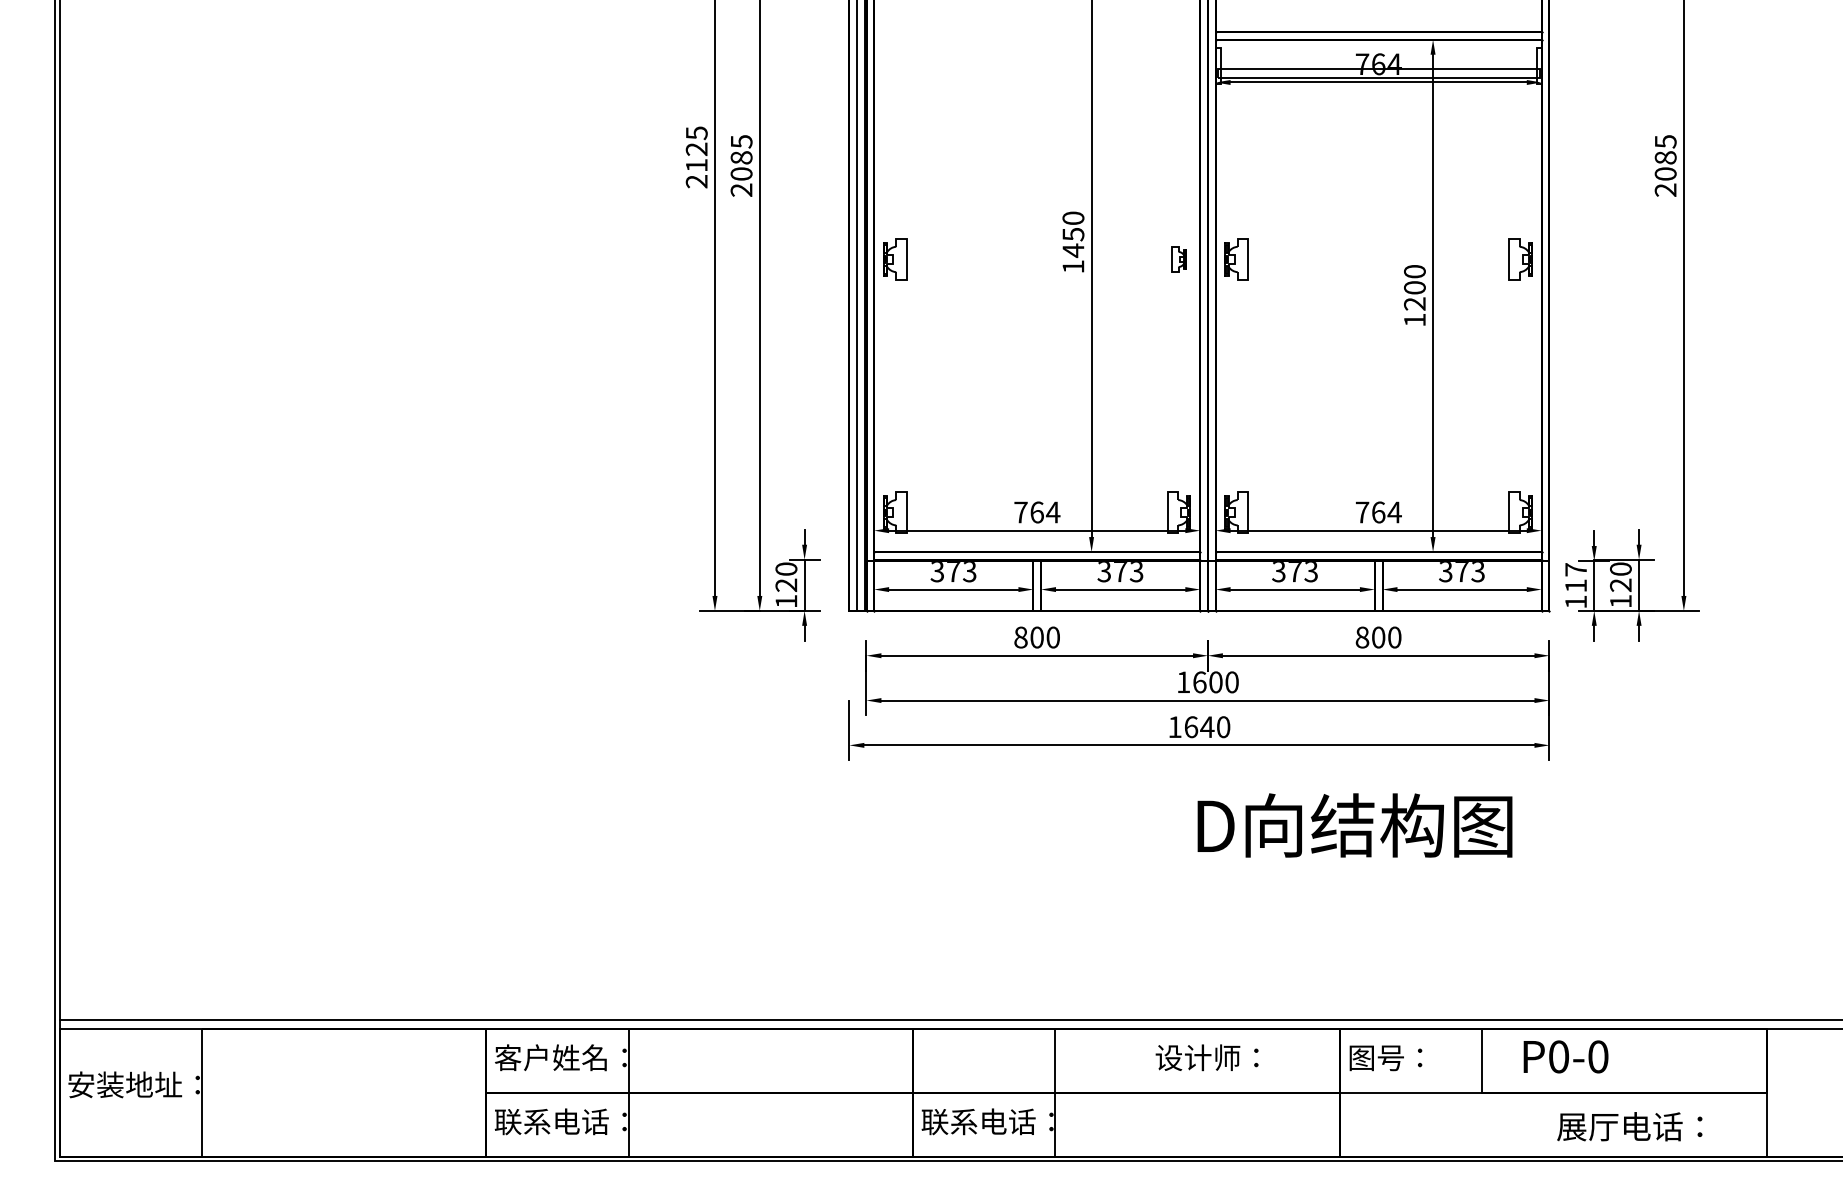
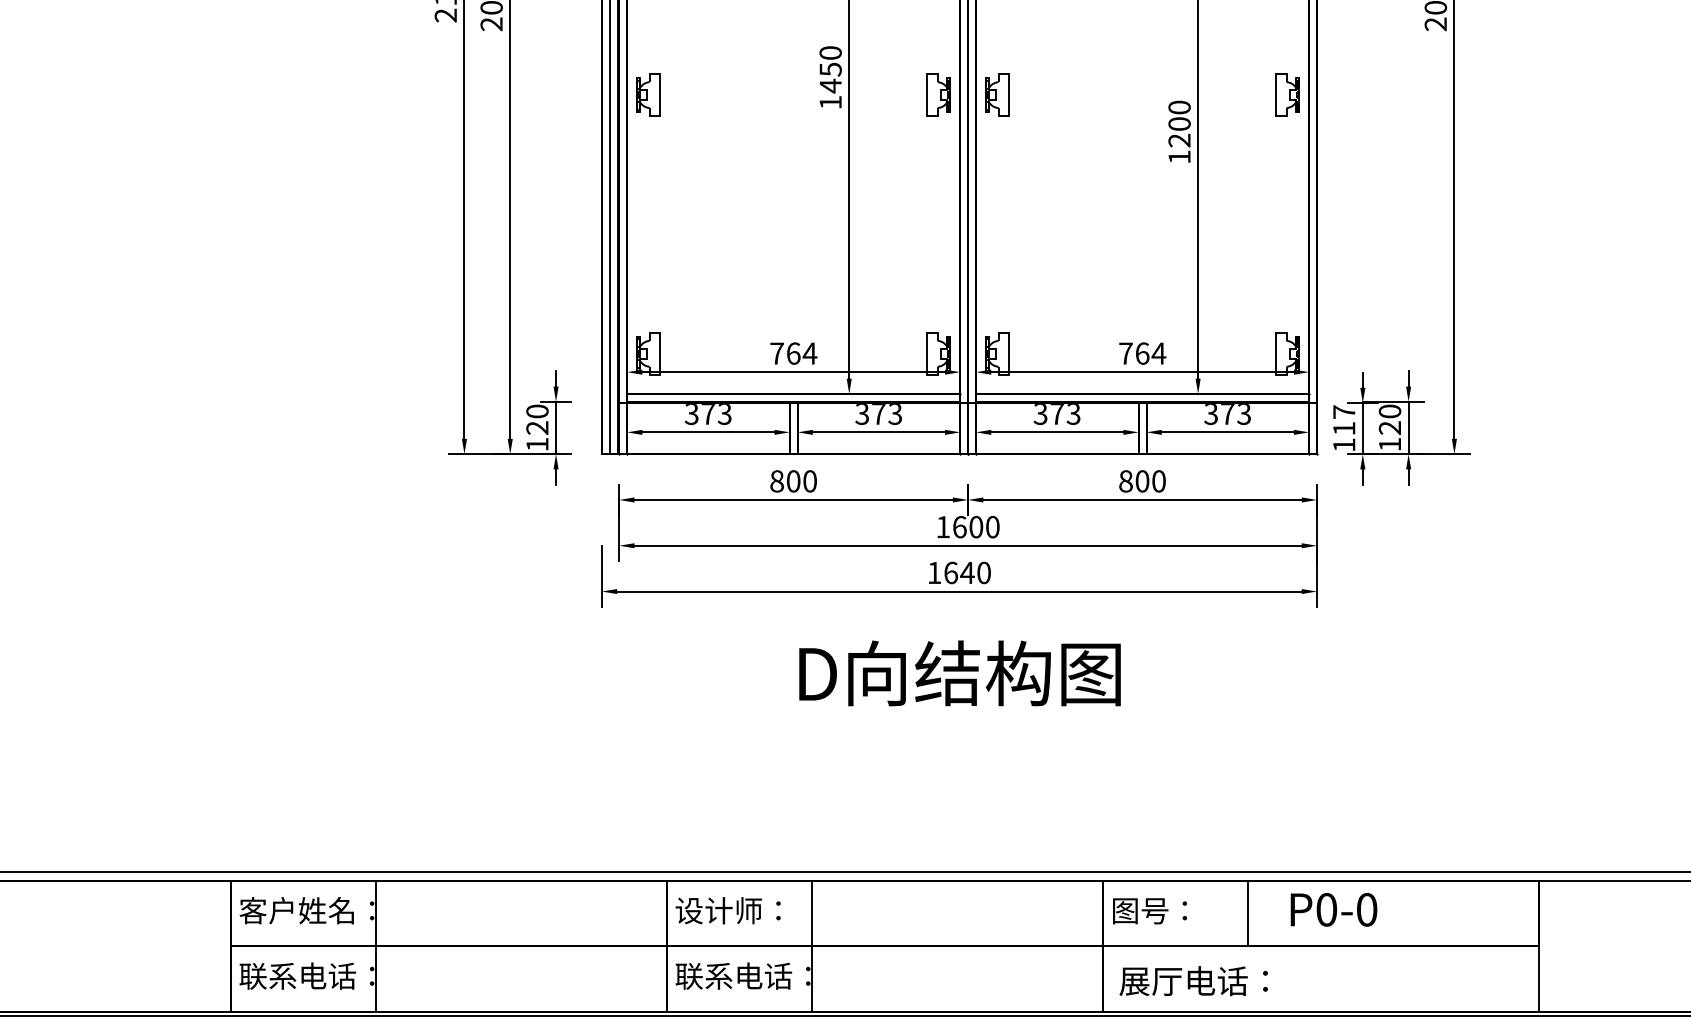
part: (1178, 259) -> (938, 95), size x1.67
text: (1354, 825) -> (959, 673), moved
text: (1206, 1057) -> (727, 910), moved
text: (1629, 1126) -> (1193, 980), moved

